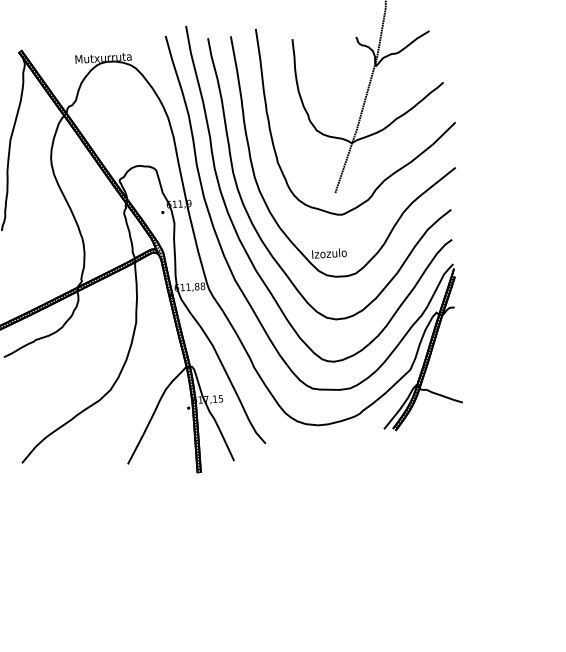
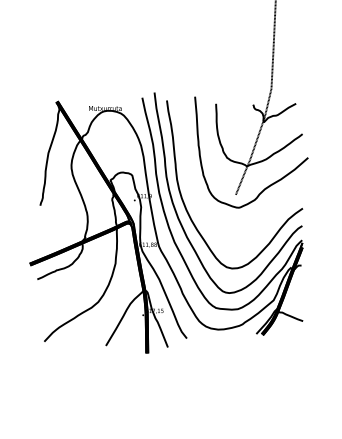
part: (405, 207) -> (276, 205), removed

